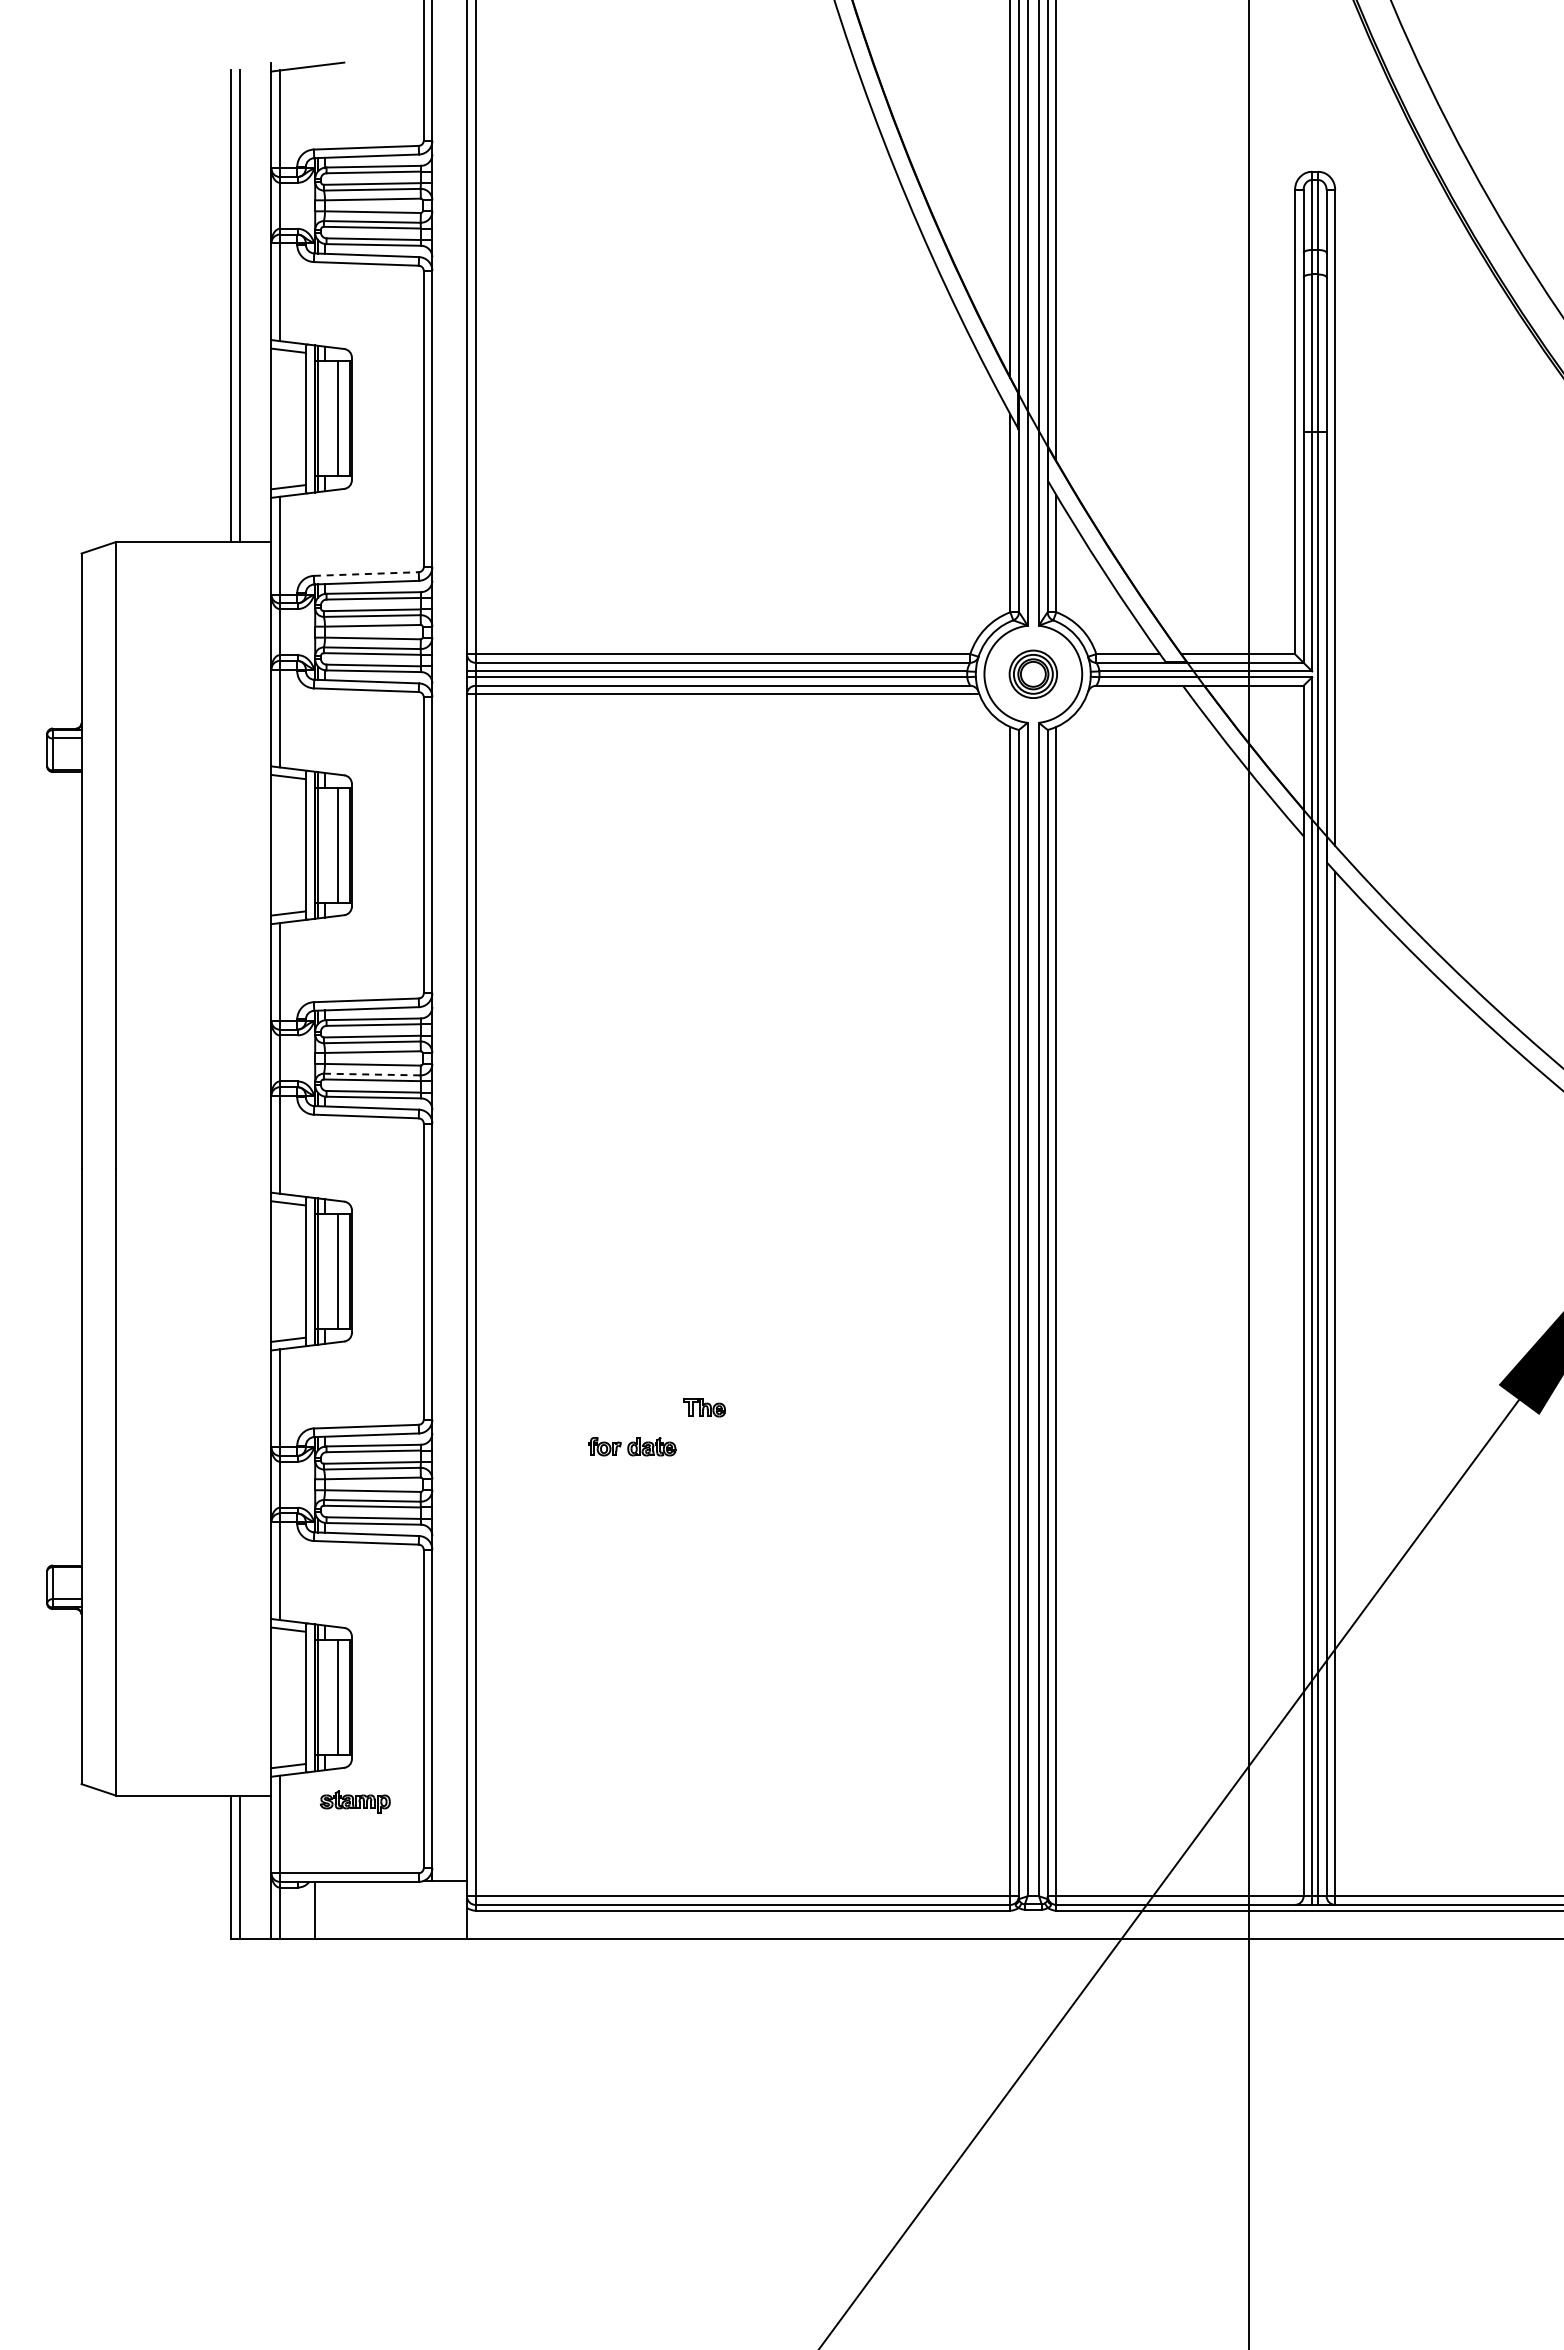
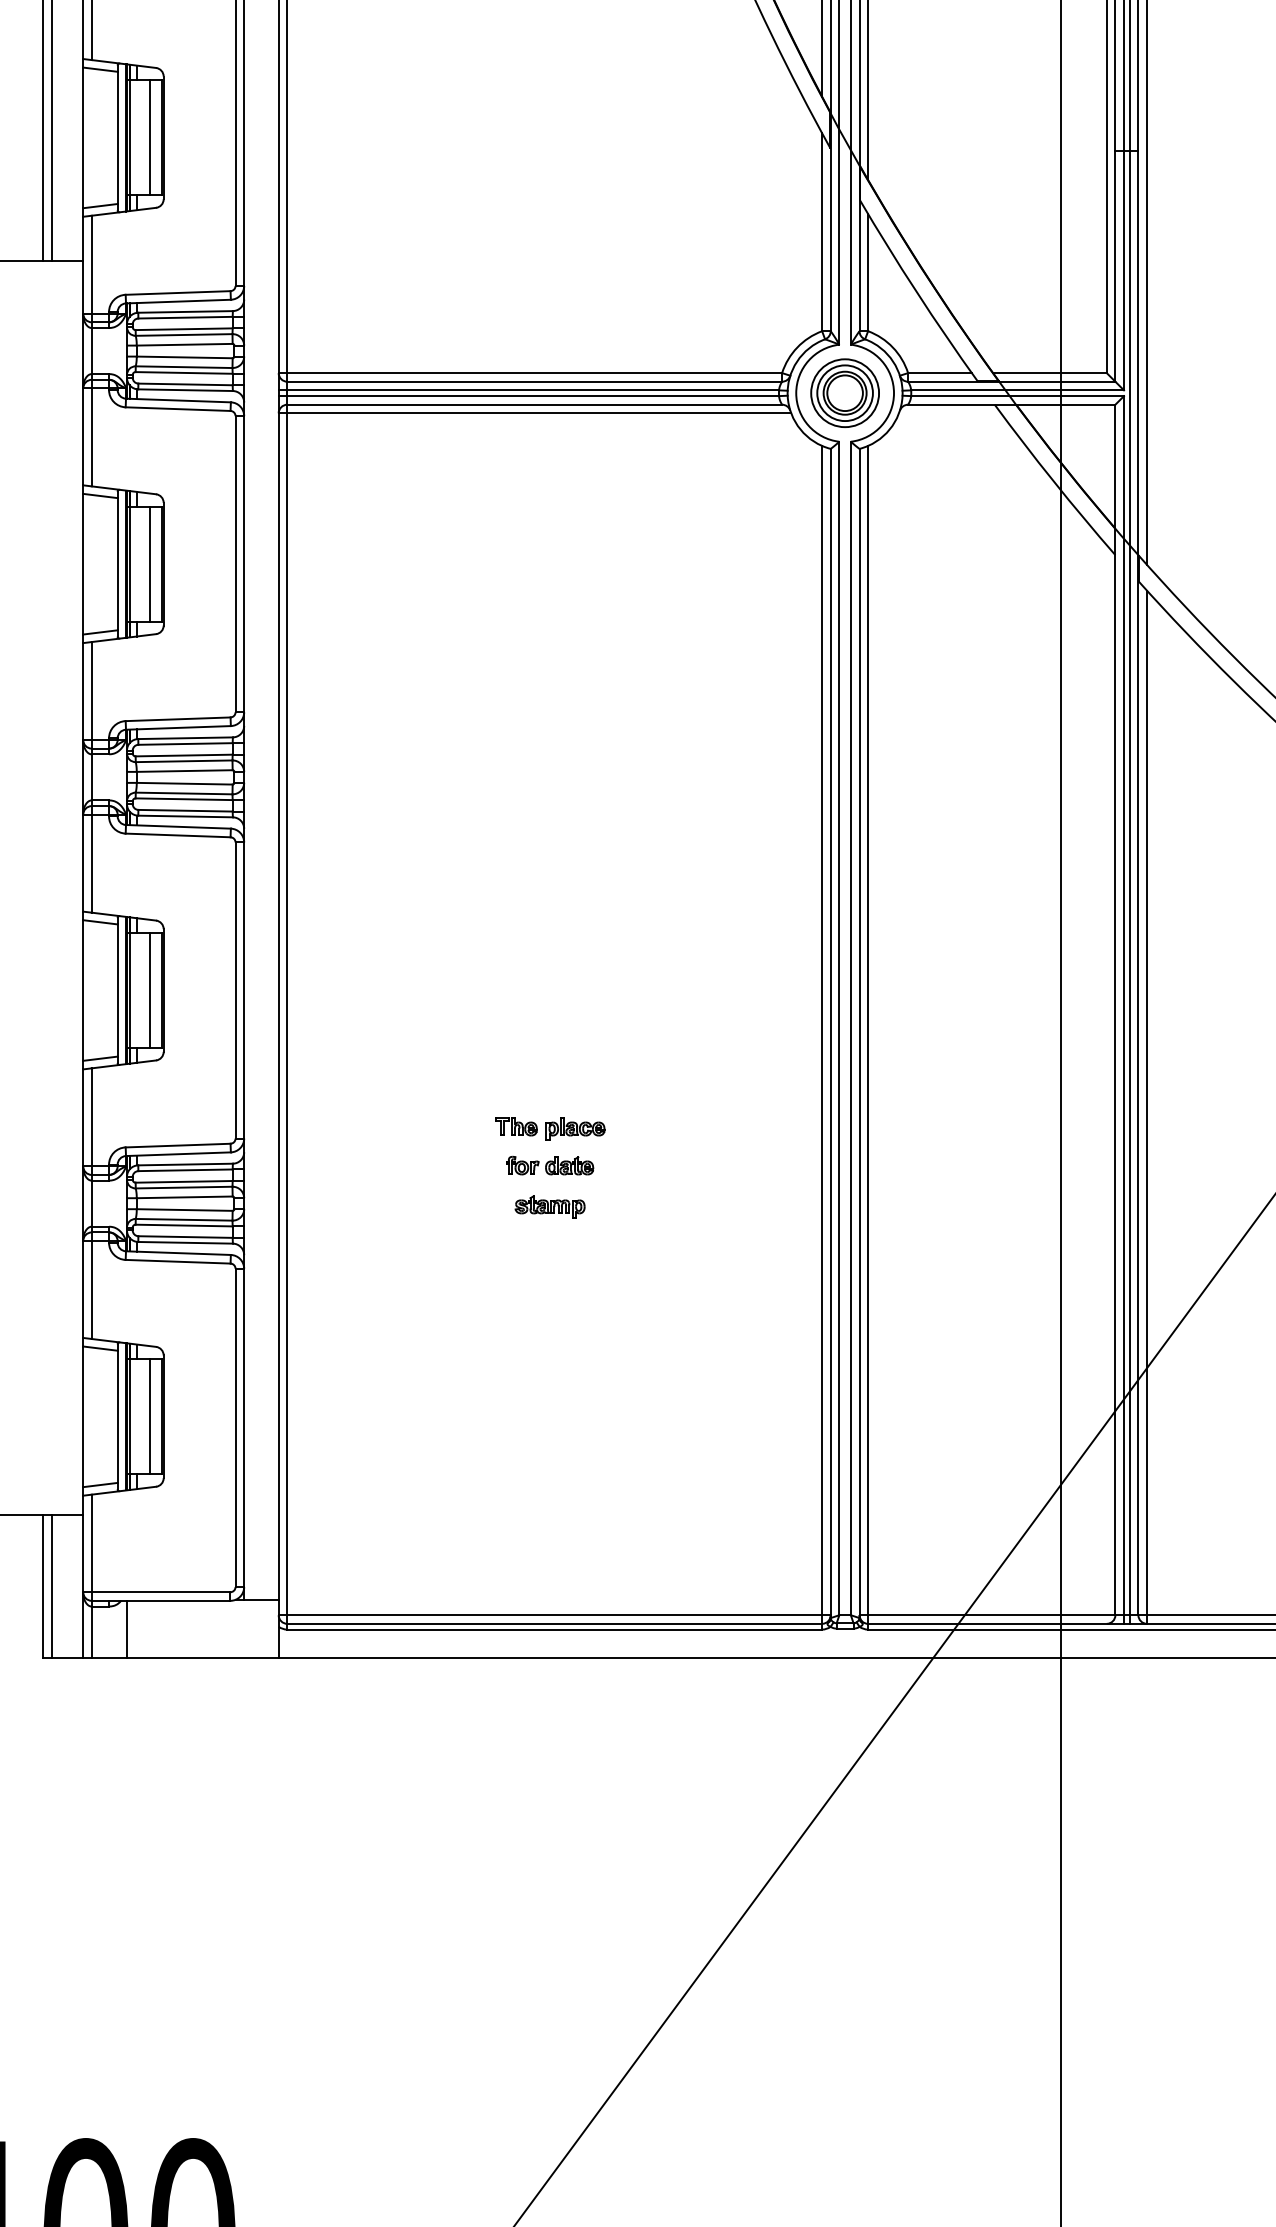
line: (366, 574) -> (178, 293), dashed -> solid
part: (1033, 674) -> (845, 393), size x1.43
line: (372, 1074) -> (184, 793), dashed -> solid
part: (763, 1409) -> (575, 1128), added
part: (632, 1446) -> (550, 1165), moved
part: (355, 1801) -> (550, 1206), moved

